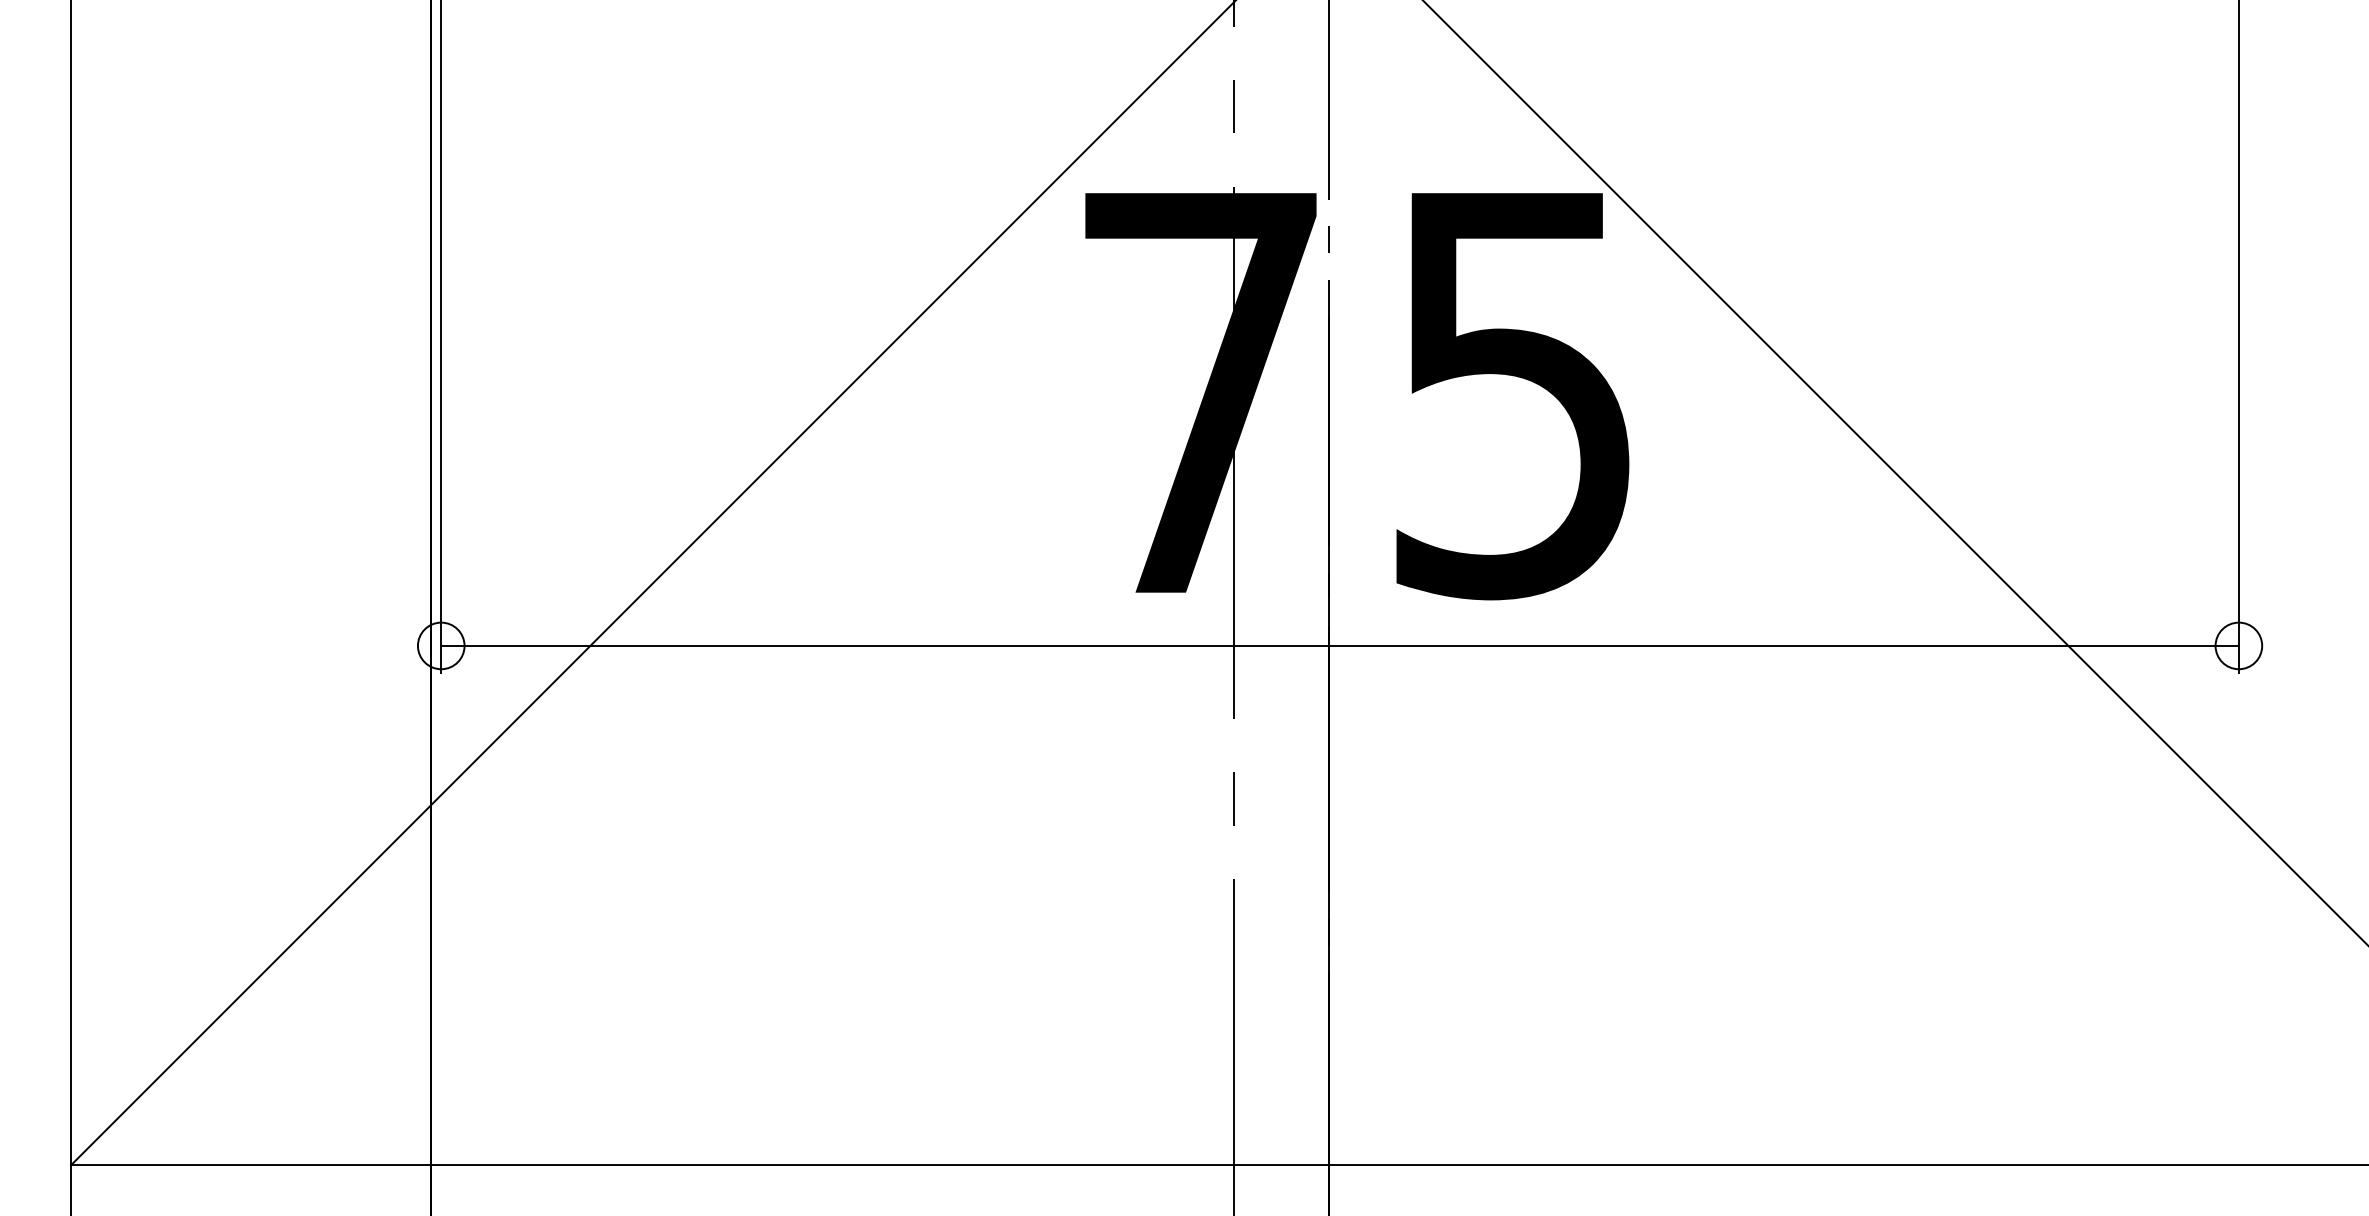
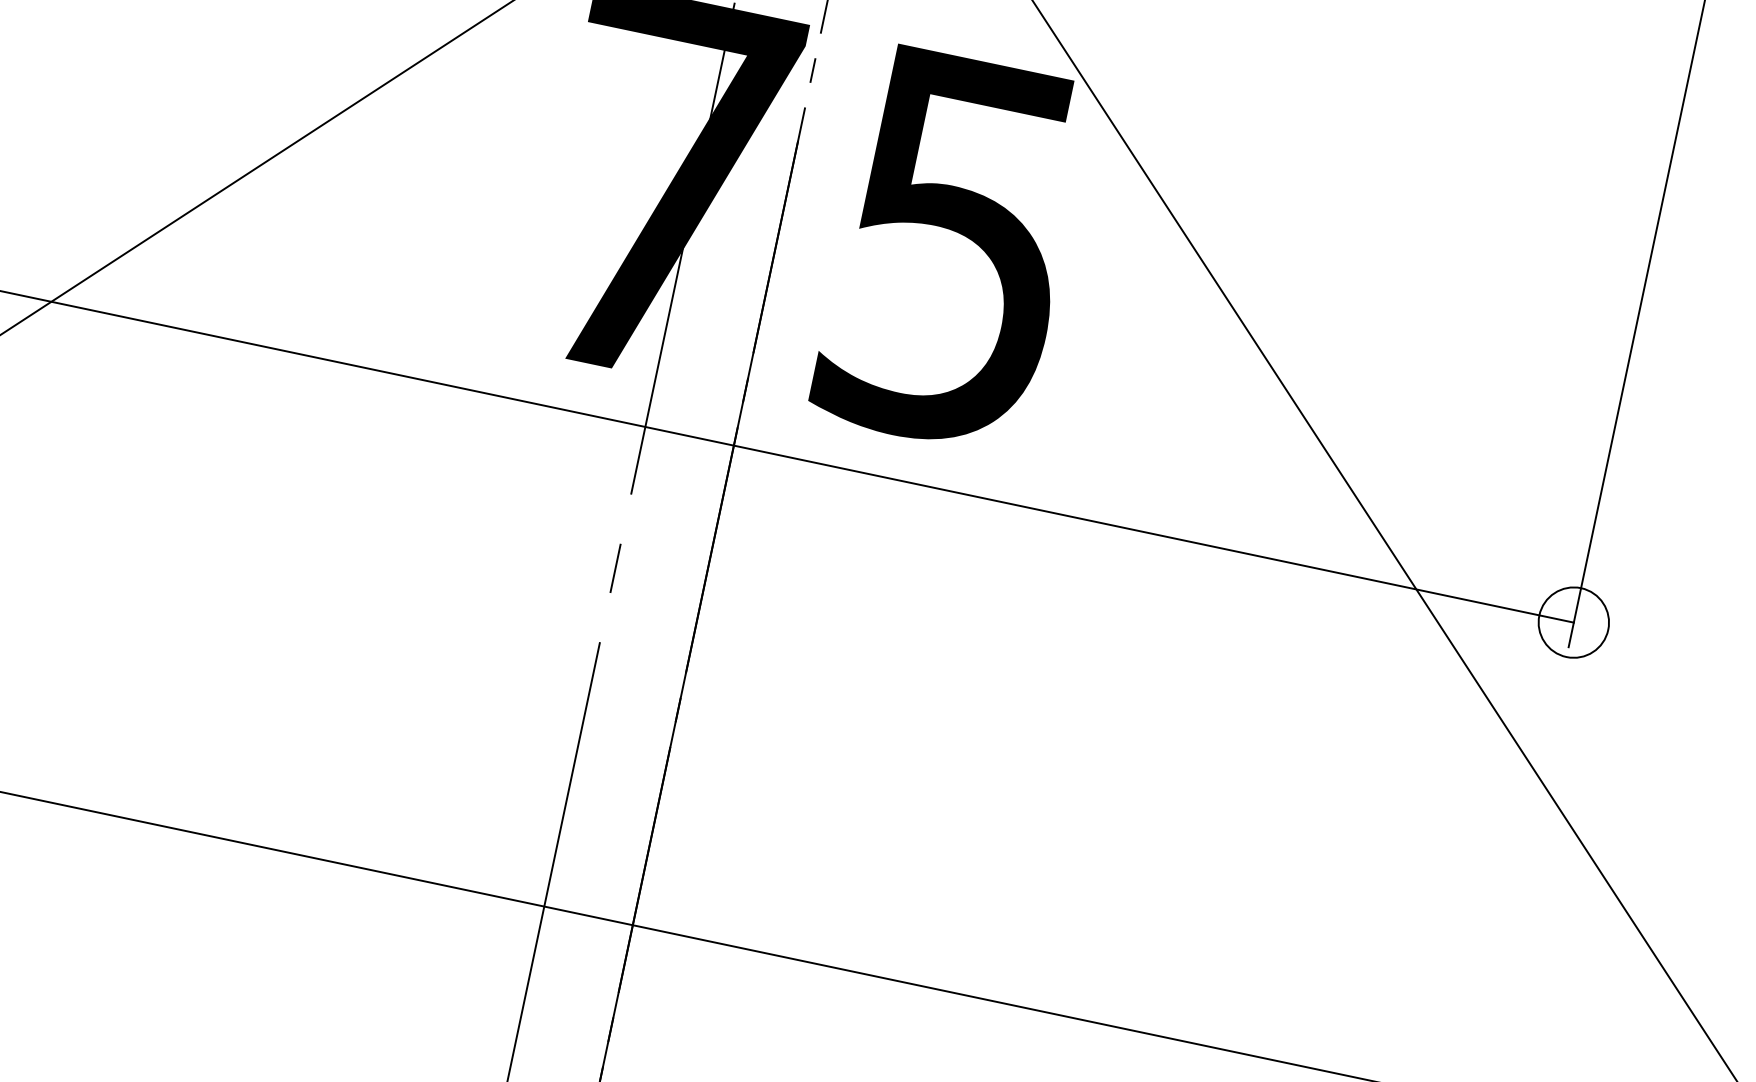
circle: (2238, 645) -> (1573, 622), size x1.6

